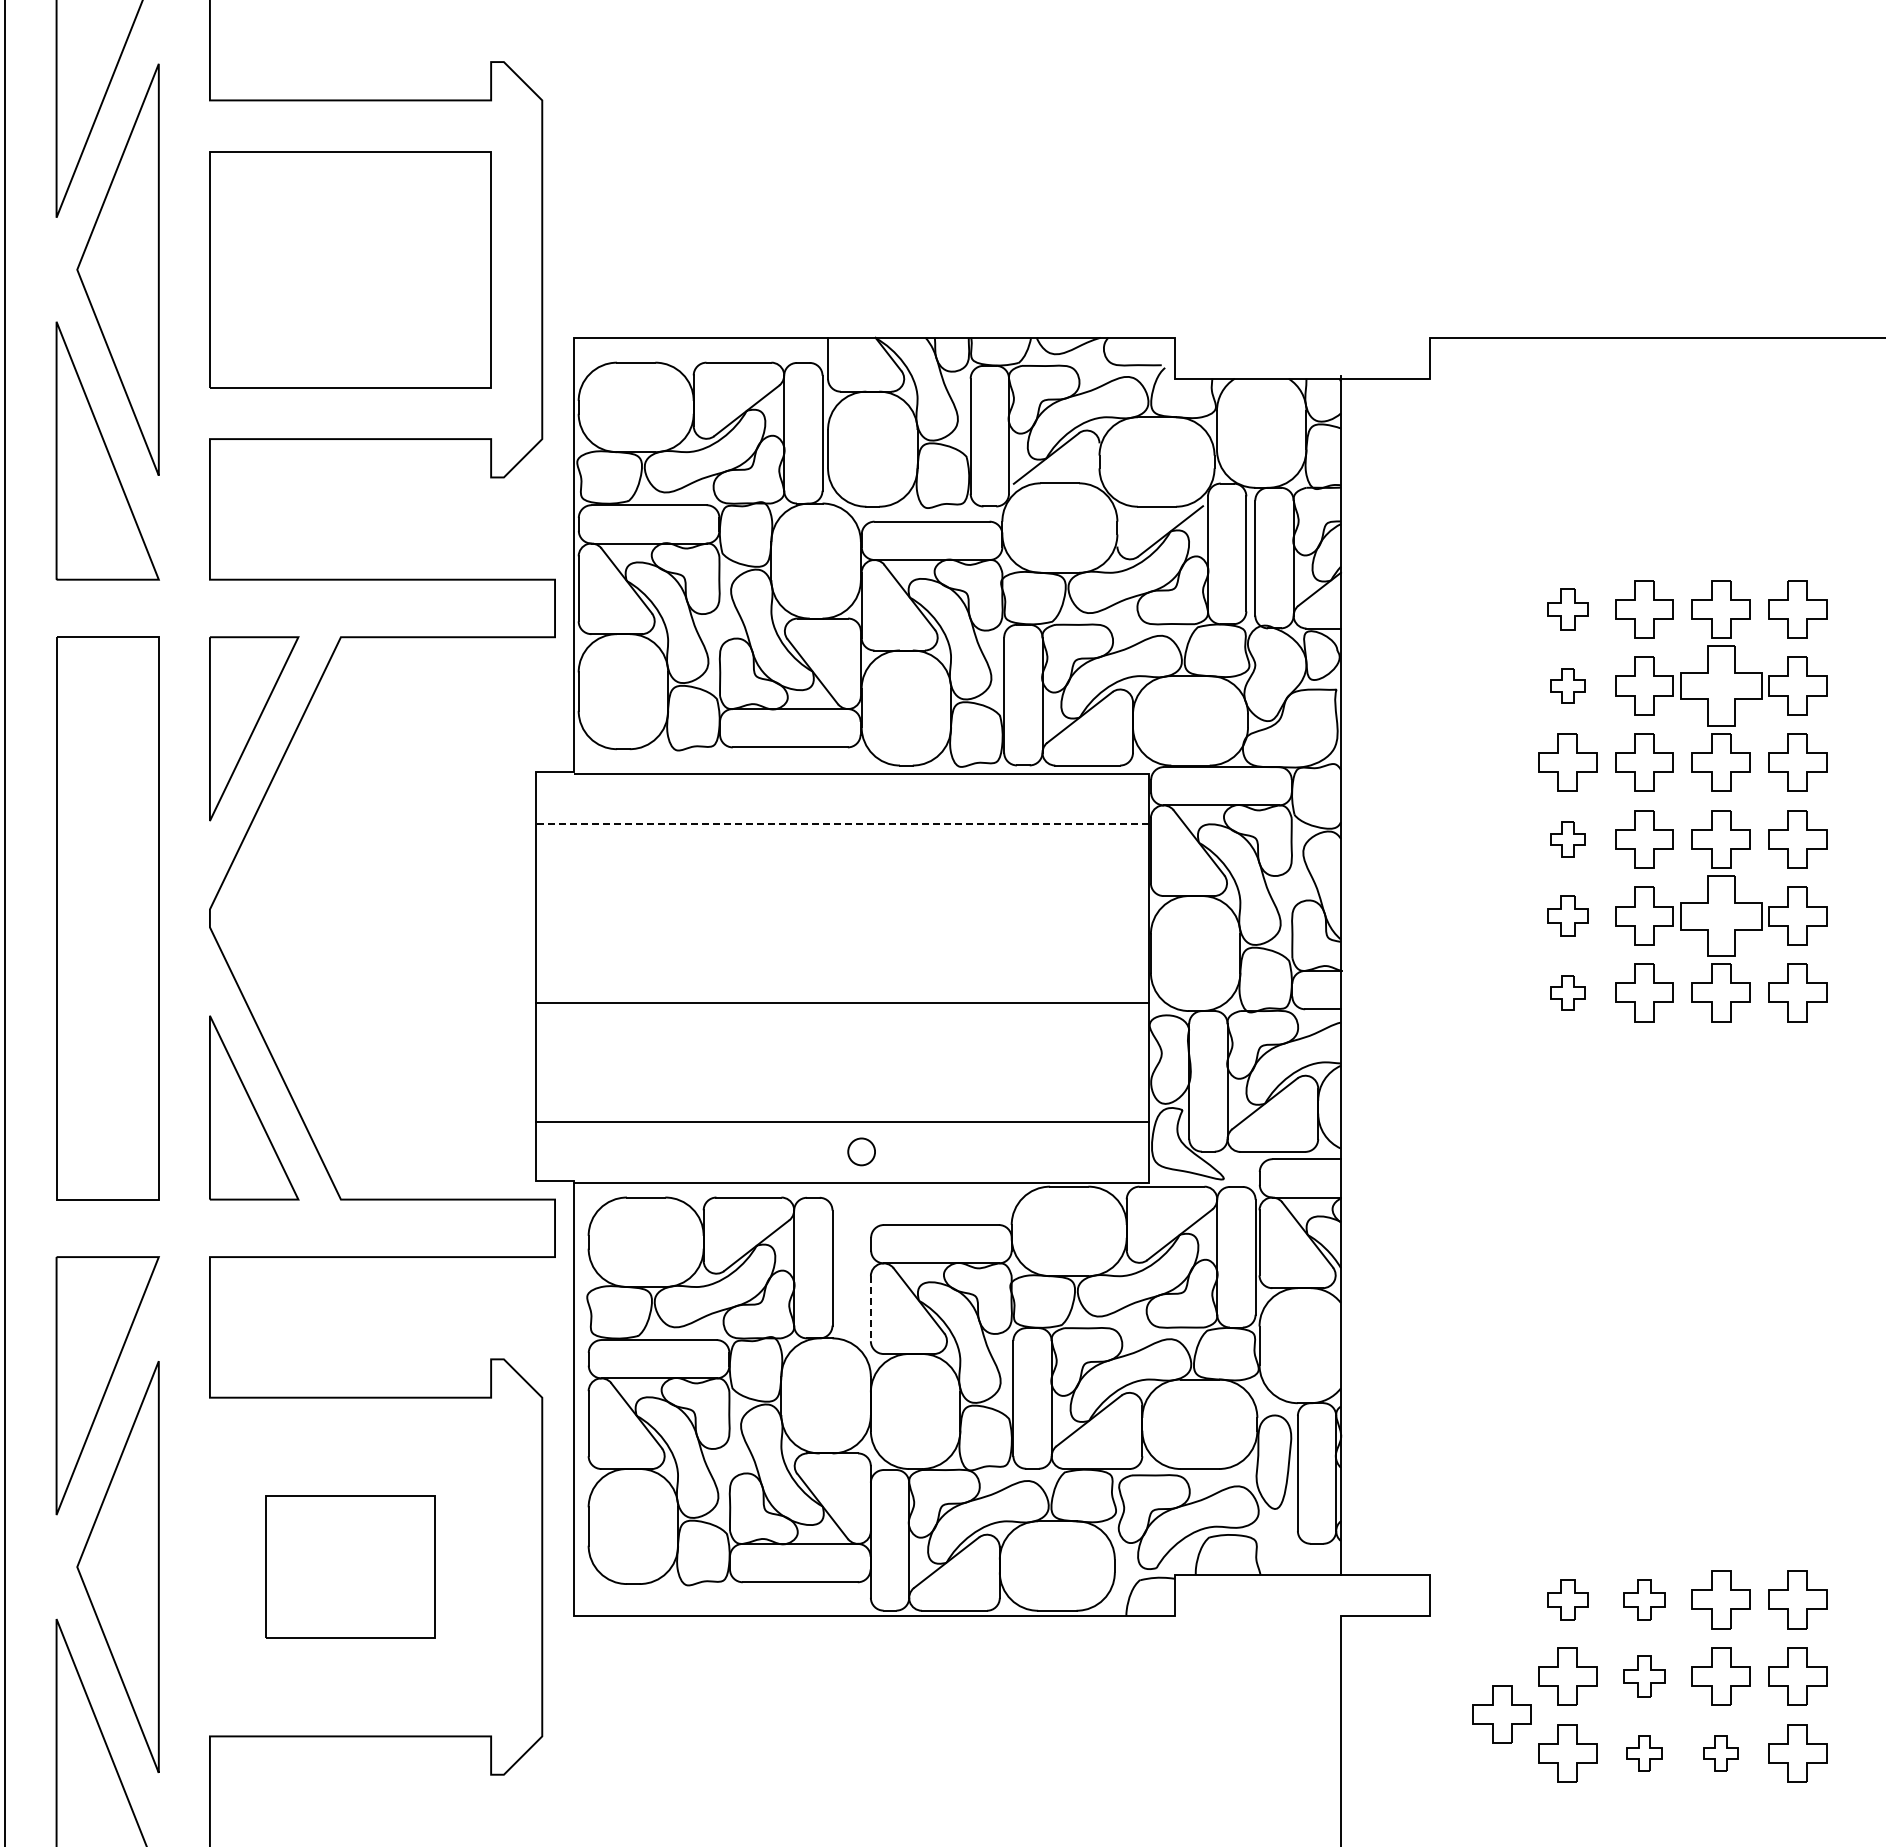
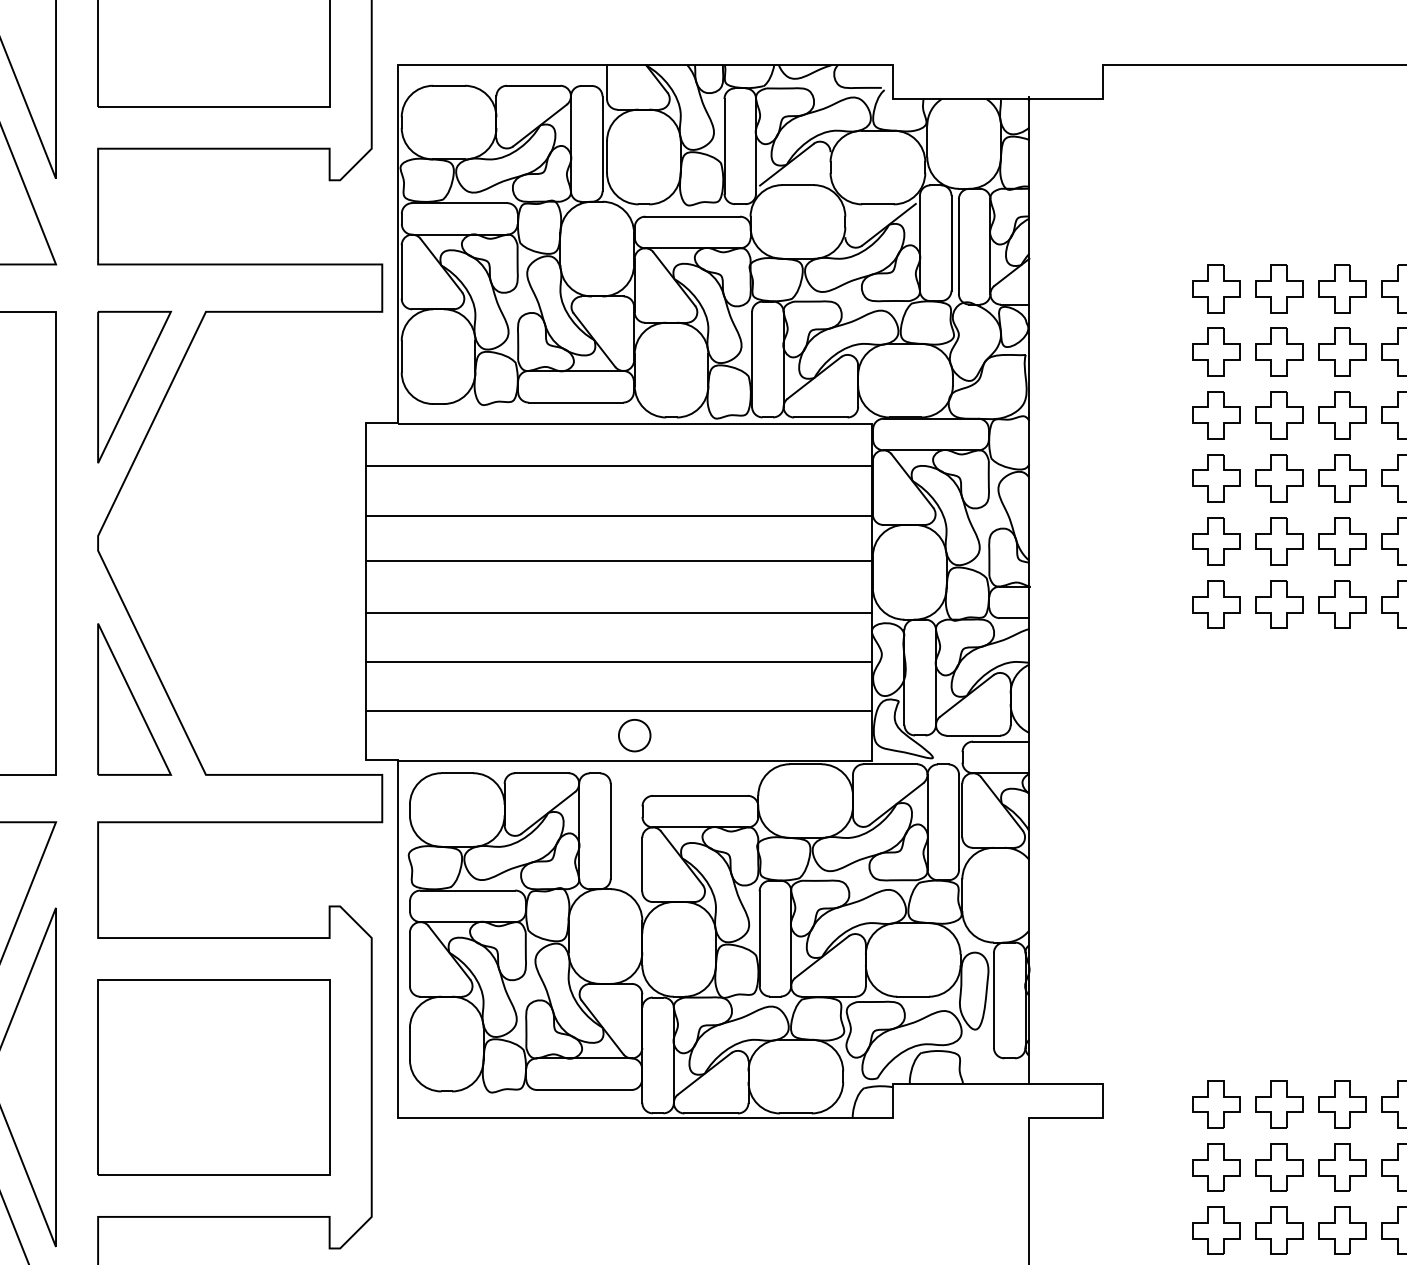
part: (1567, 609) -> (1215, 289), size x1.43
part: (1567, 685) -> (1215, 351), size x1.67
part: (1720, 685) -> (1341, 351), size x0.71
line: (842, 824) -> (618, 466), dashed -> solid
part: (1567, 839) -> (1215, 478), size x1.67
line: (842, 885) -> (618, 516), added
part: (1567, 915) -> (1215, 540), size x1.43
part: (1720, 915) -> (1341, 540), size x0.71
line: (842, 939) -> (618, 560), added
part: (1567, 992) -> (1215, 604), size x1.67
line: (842, 1063) -> (618, 662), added
circle: (861, 1151) -> (634, 735), size x1.43
line: (870, 1308) -> (642, 864), dashed -> solid
part: (350, 1566) -> (213, 1077), size x1.67
part: (1567, 1599) -> (1215, 1104), size x1.43
part: (1644, 1599) -> (1279, 1104), size x1.43
part: (1644, 1676) -> (1279, 1167), size x1.43
part: (1501, 1714) -> (1161, 1198), removed
part: (1644, 1753) -> (1279, 1230), size x1.67
part: (1720, 1753) -> (1341, 1230), size x1.67

